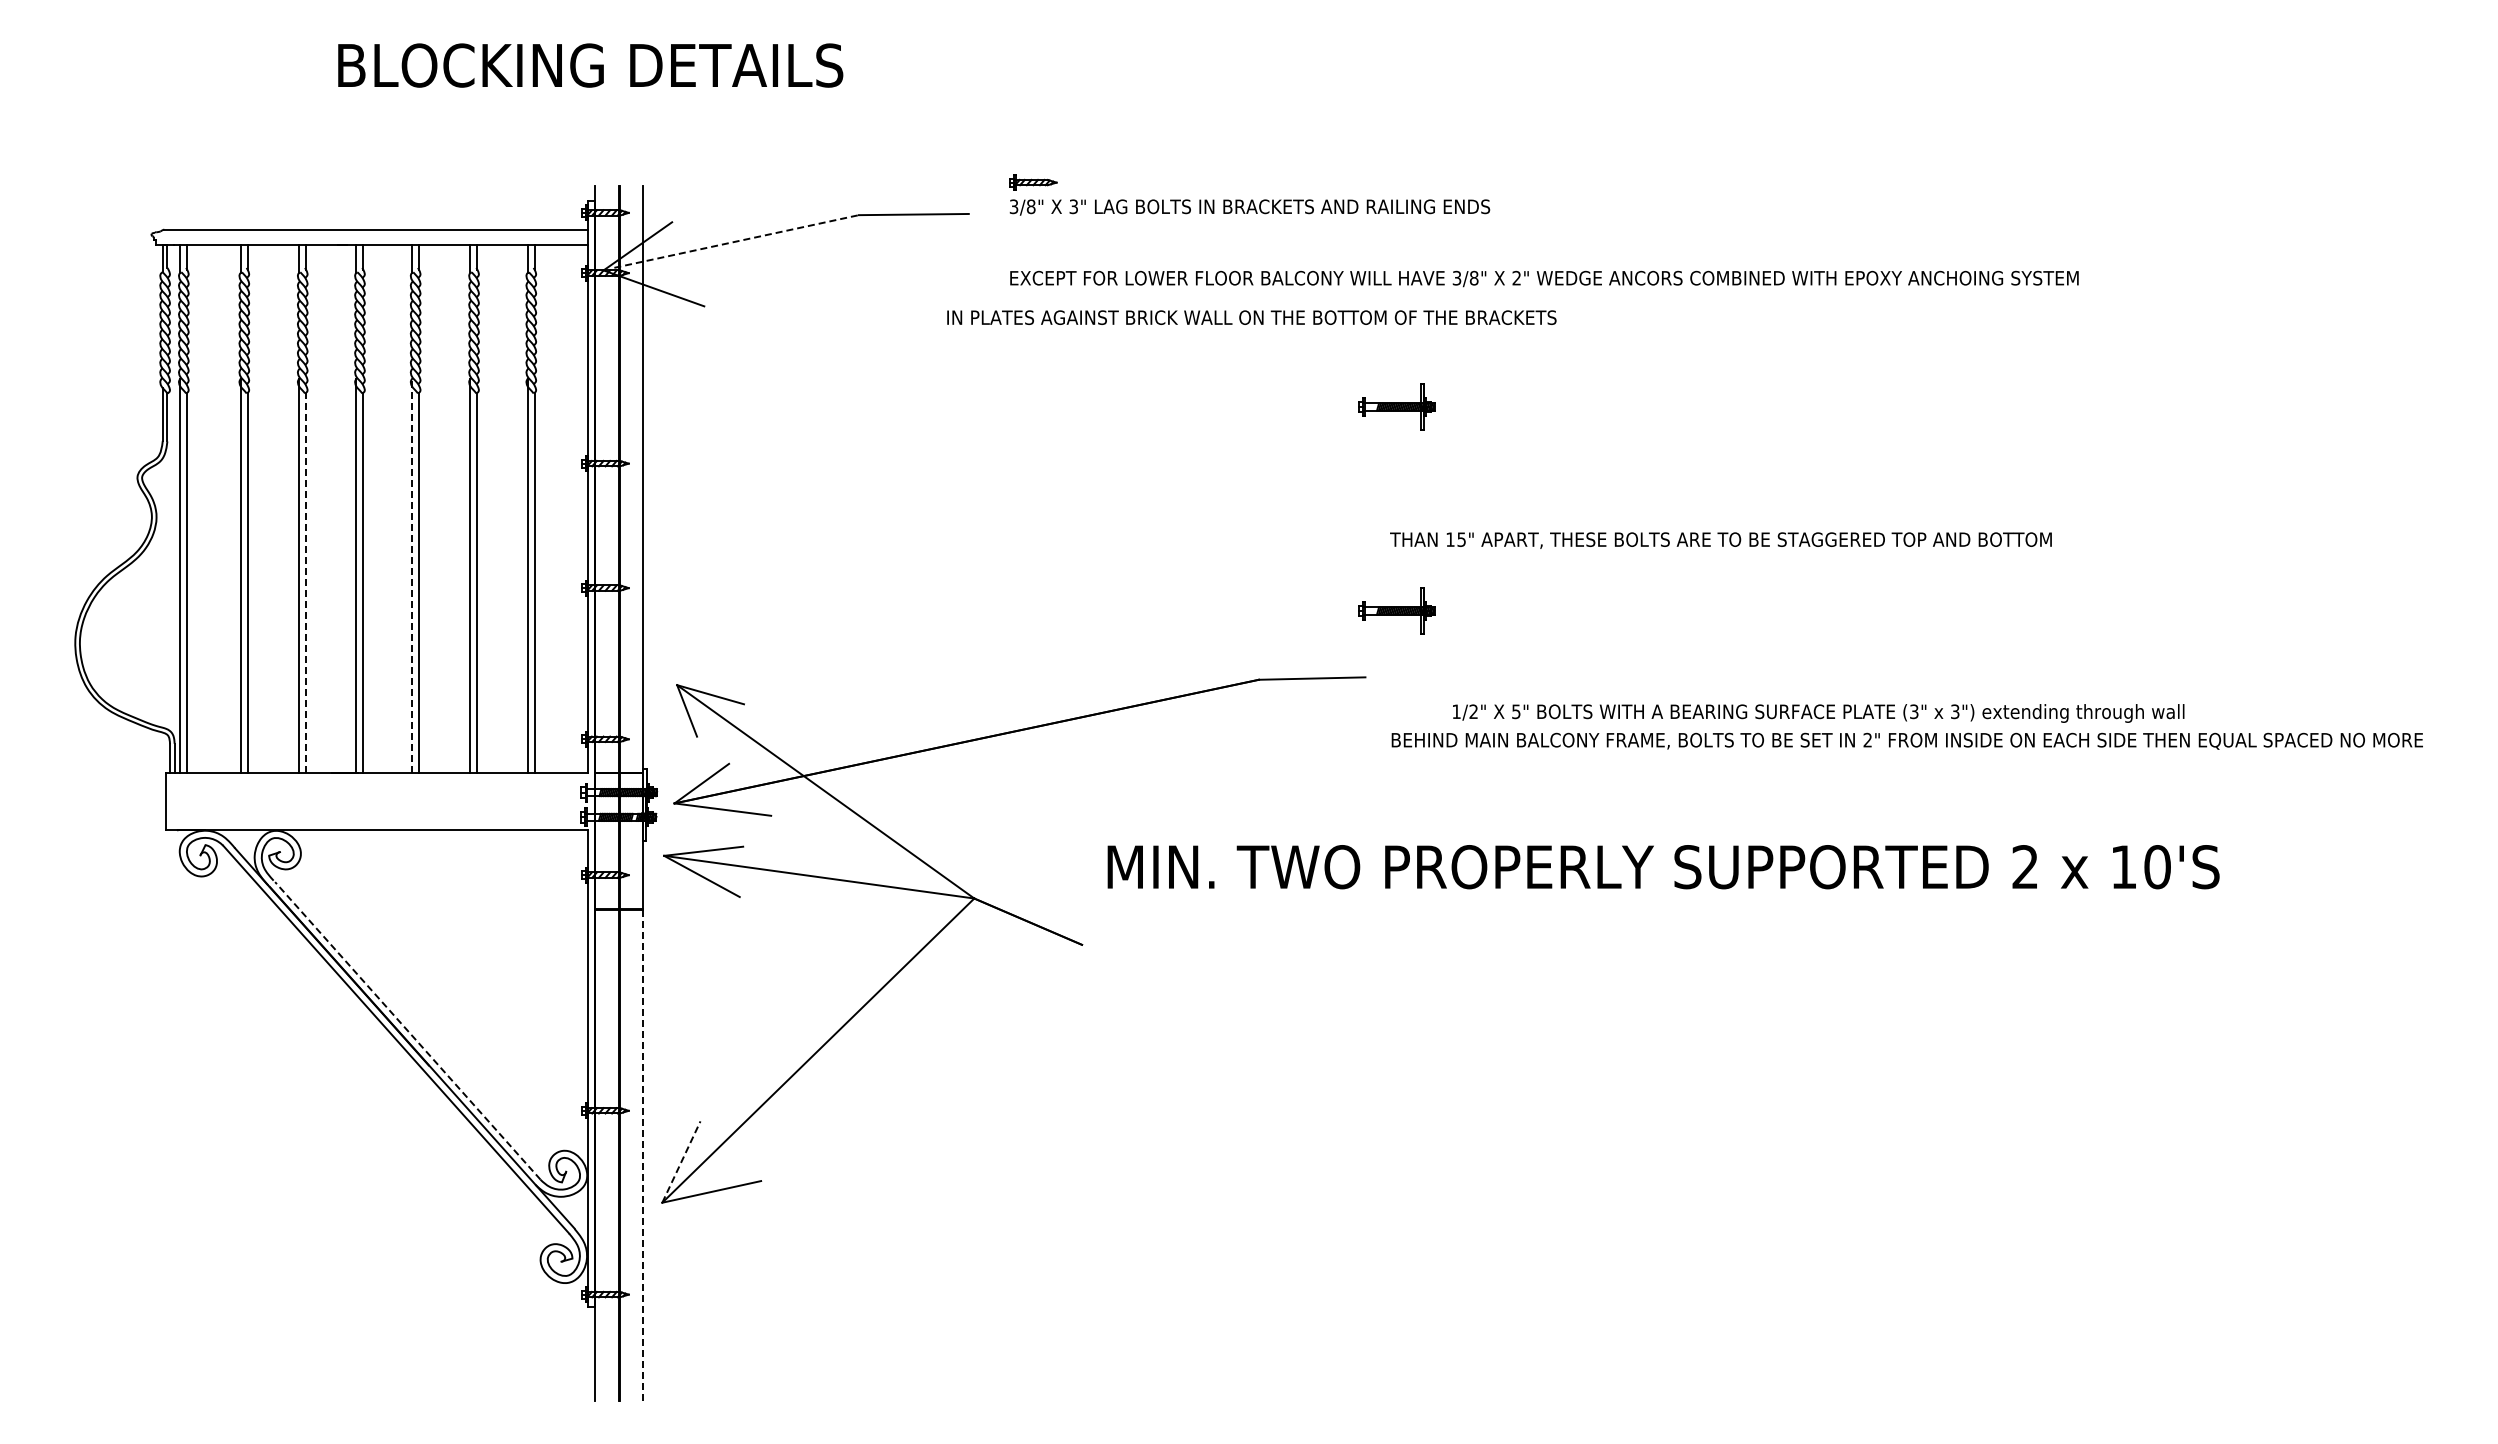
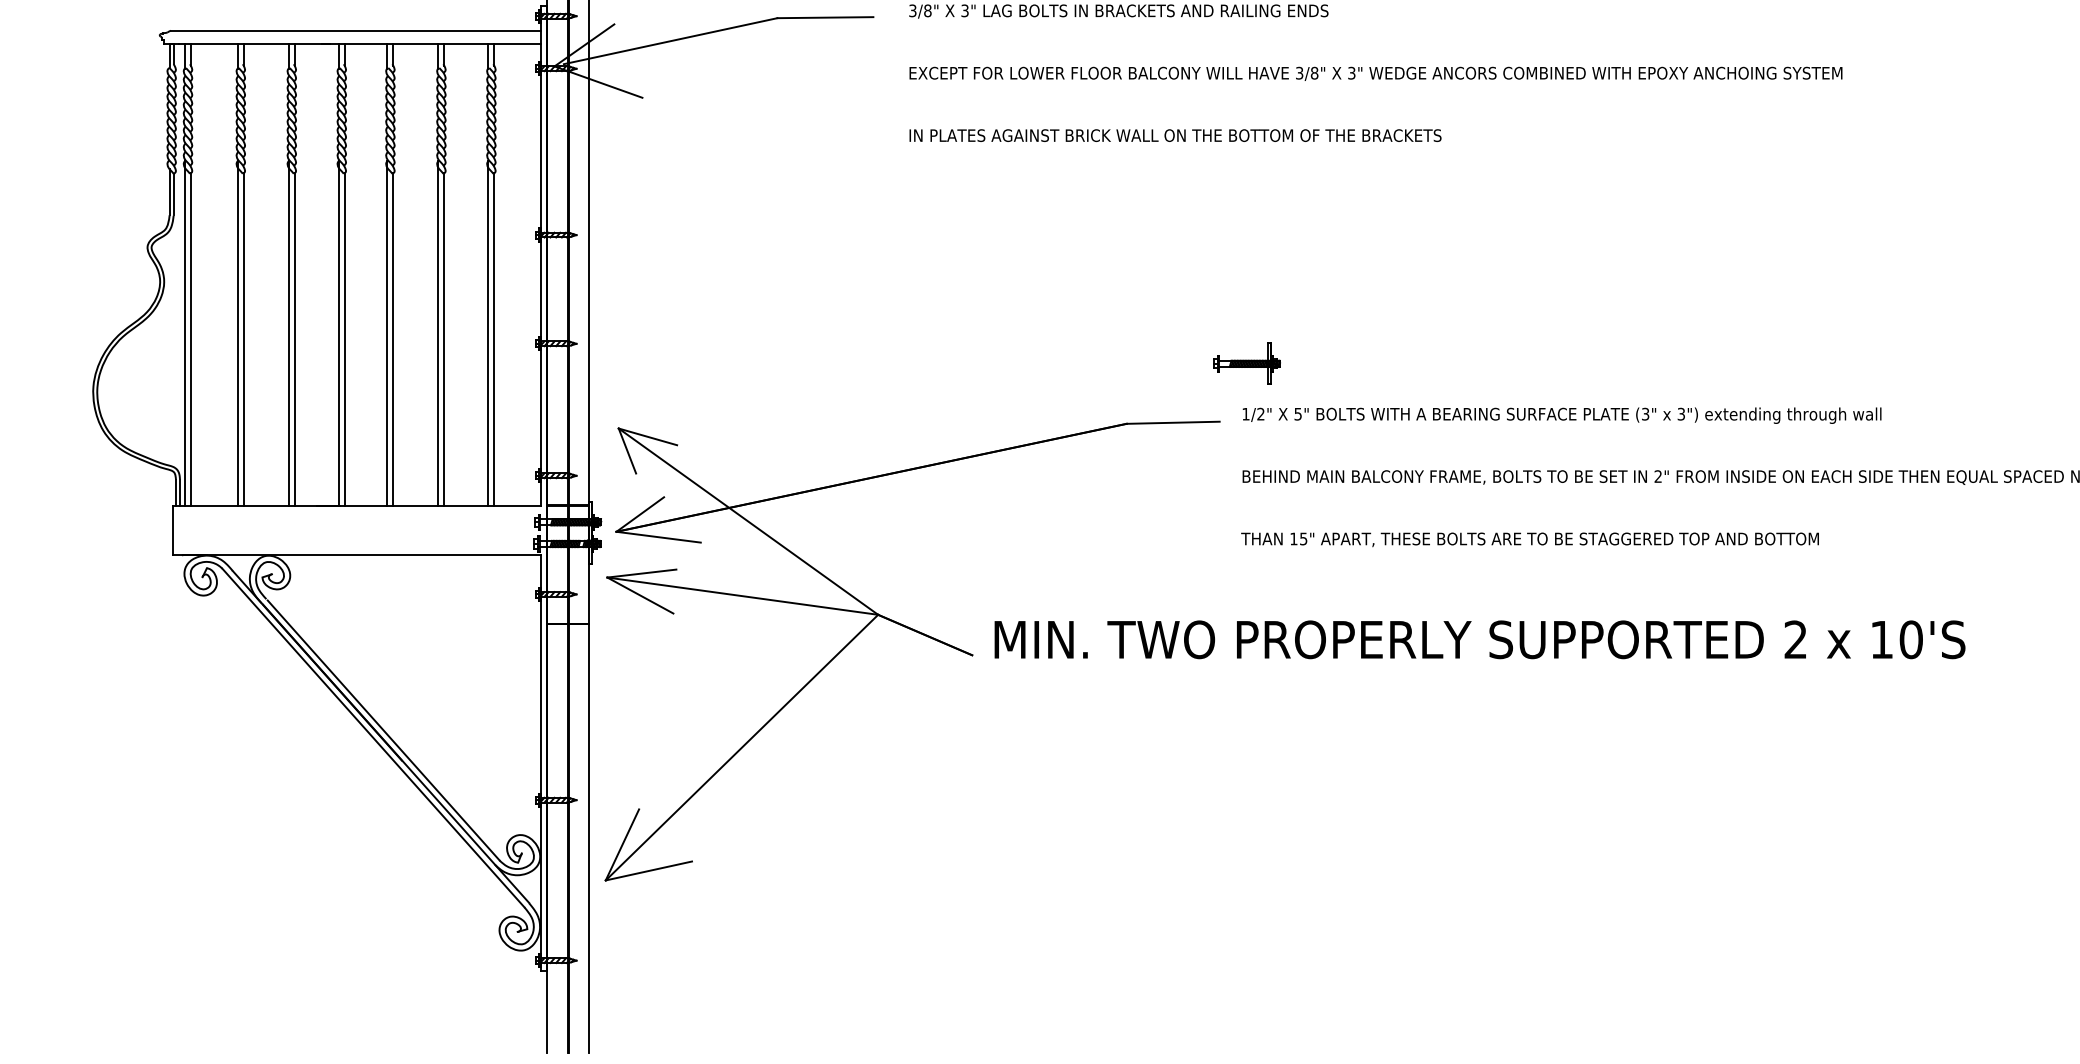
line: (737, 241) -> (671, 41), dashed -> solid
text: (1516, 278) -> (1351, 73), 2" -> 3"
text: (1251, 317) -> (1175, 135), moved
part: (1396, 406) -> (1246, 185), removed
text: (1720, 540) -> (1529, 539), moved
line: (411, 575) -> (386, 332), dashed -> solid
line: (306, 582) -> (295, 338), dashed -> solid
text: (1818, 713) -> (1561, 415), moved
text: (1663, 867) -> (1479, 640), moved
line: (407, 1030) -> (383, 730), dashed -> solid
line: (642, 1155) -> (588, 839), dashed -> solid
line: (681, 1162) -> (622, 845), dashed -> solid

